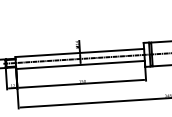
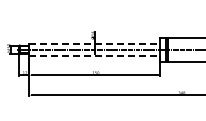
line: (80, 52) -> (95, 43), solid -> dashed
line: (81, 65) -> (95, 56), solid -> dashed

